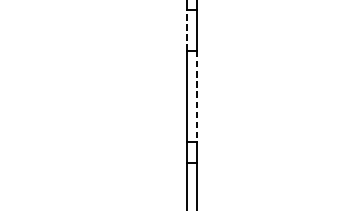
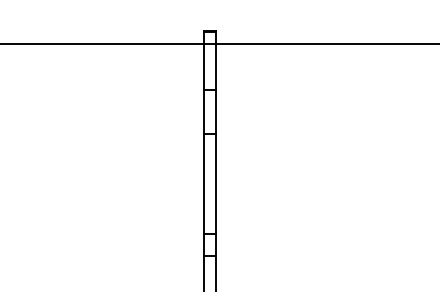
line: (186, 30) -> (204, 111), dashed -> solid
line: (196, 96) -> (215, 183), dashed -> solid

